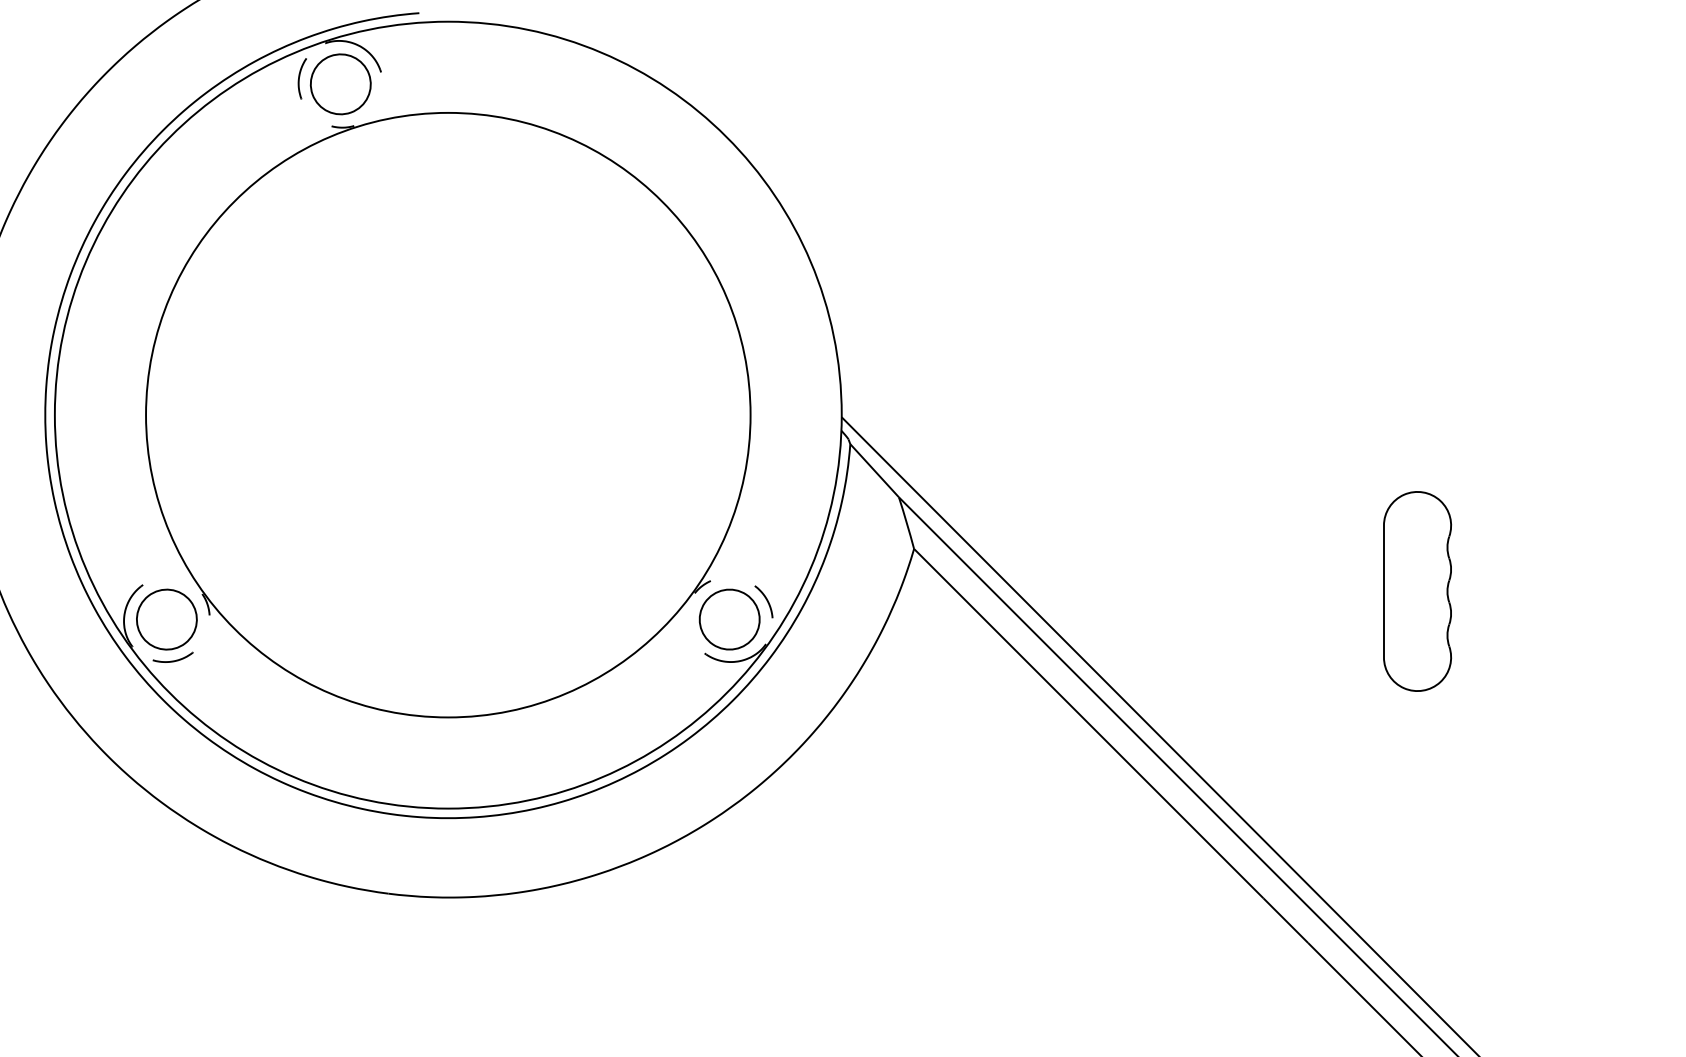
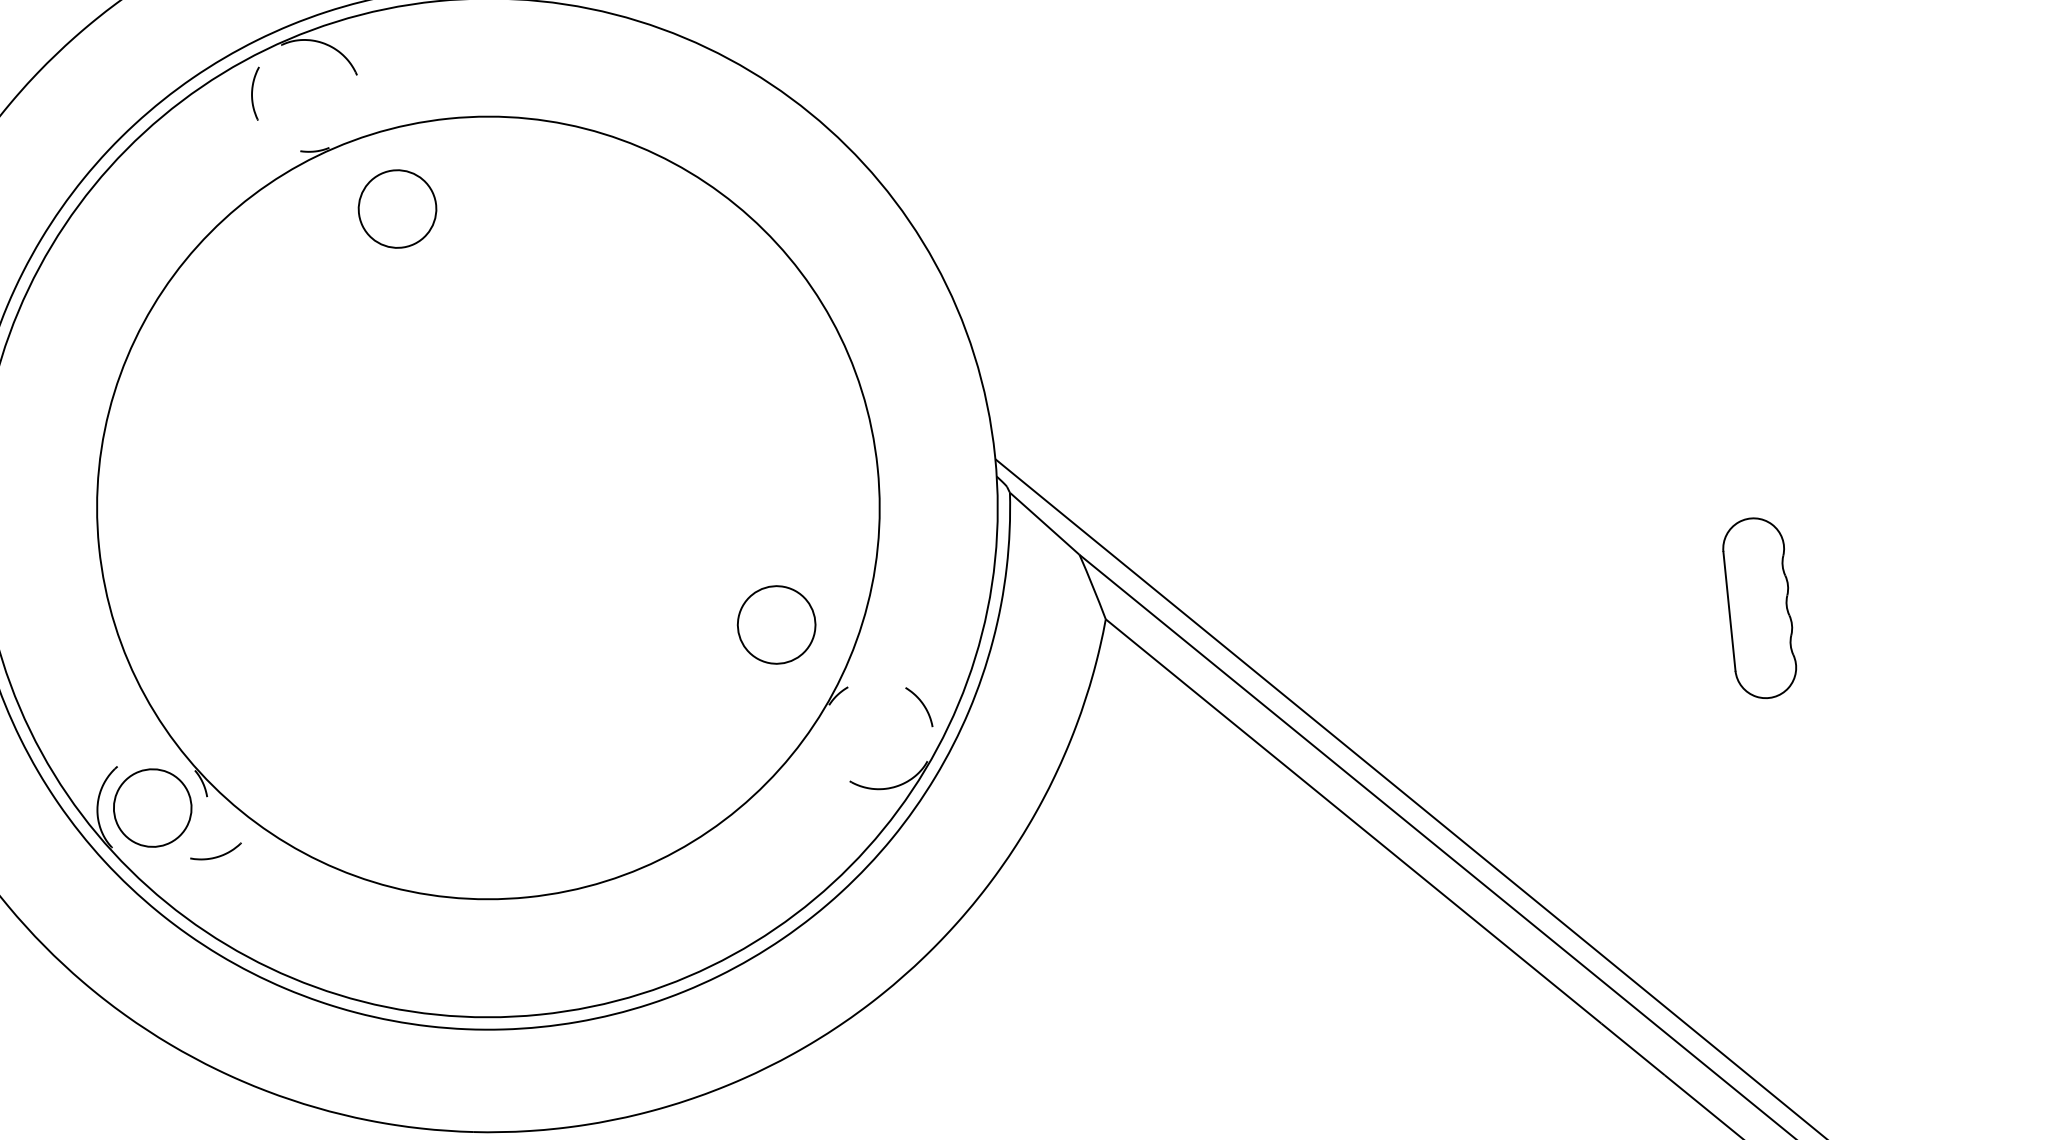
part: (340, 84) -> (397, 209), moved
part: (1417, 591) -> (1759, 608), size x0.7
part: (729, 619) -> (776, 624), moved
part: (172, 656) -> (215, 851), moved

